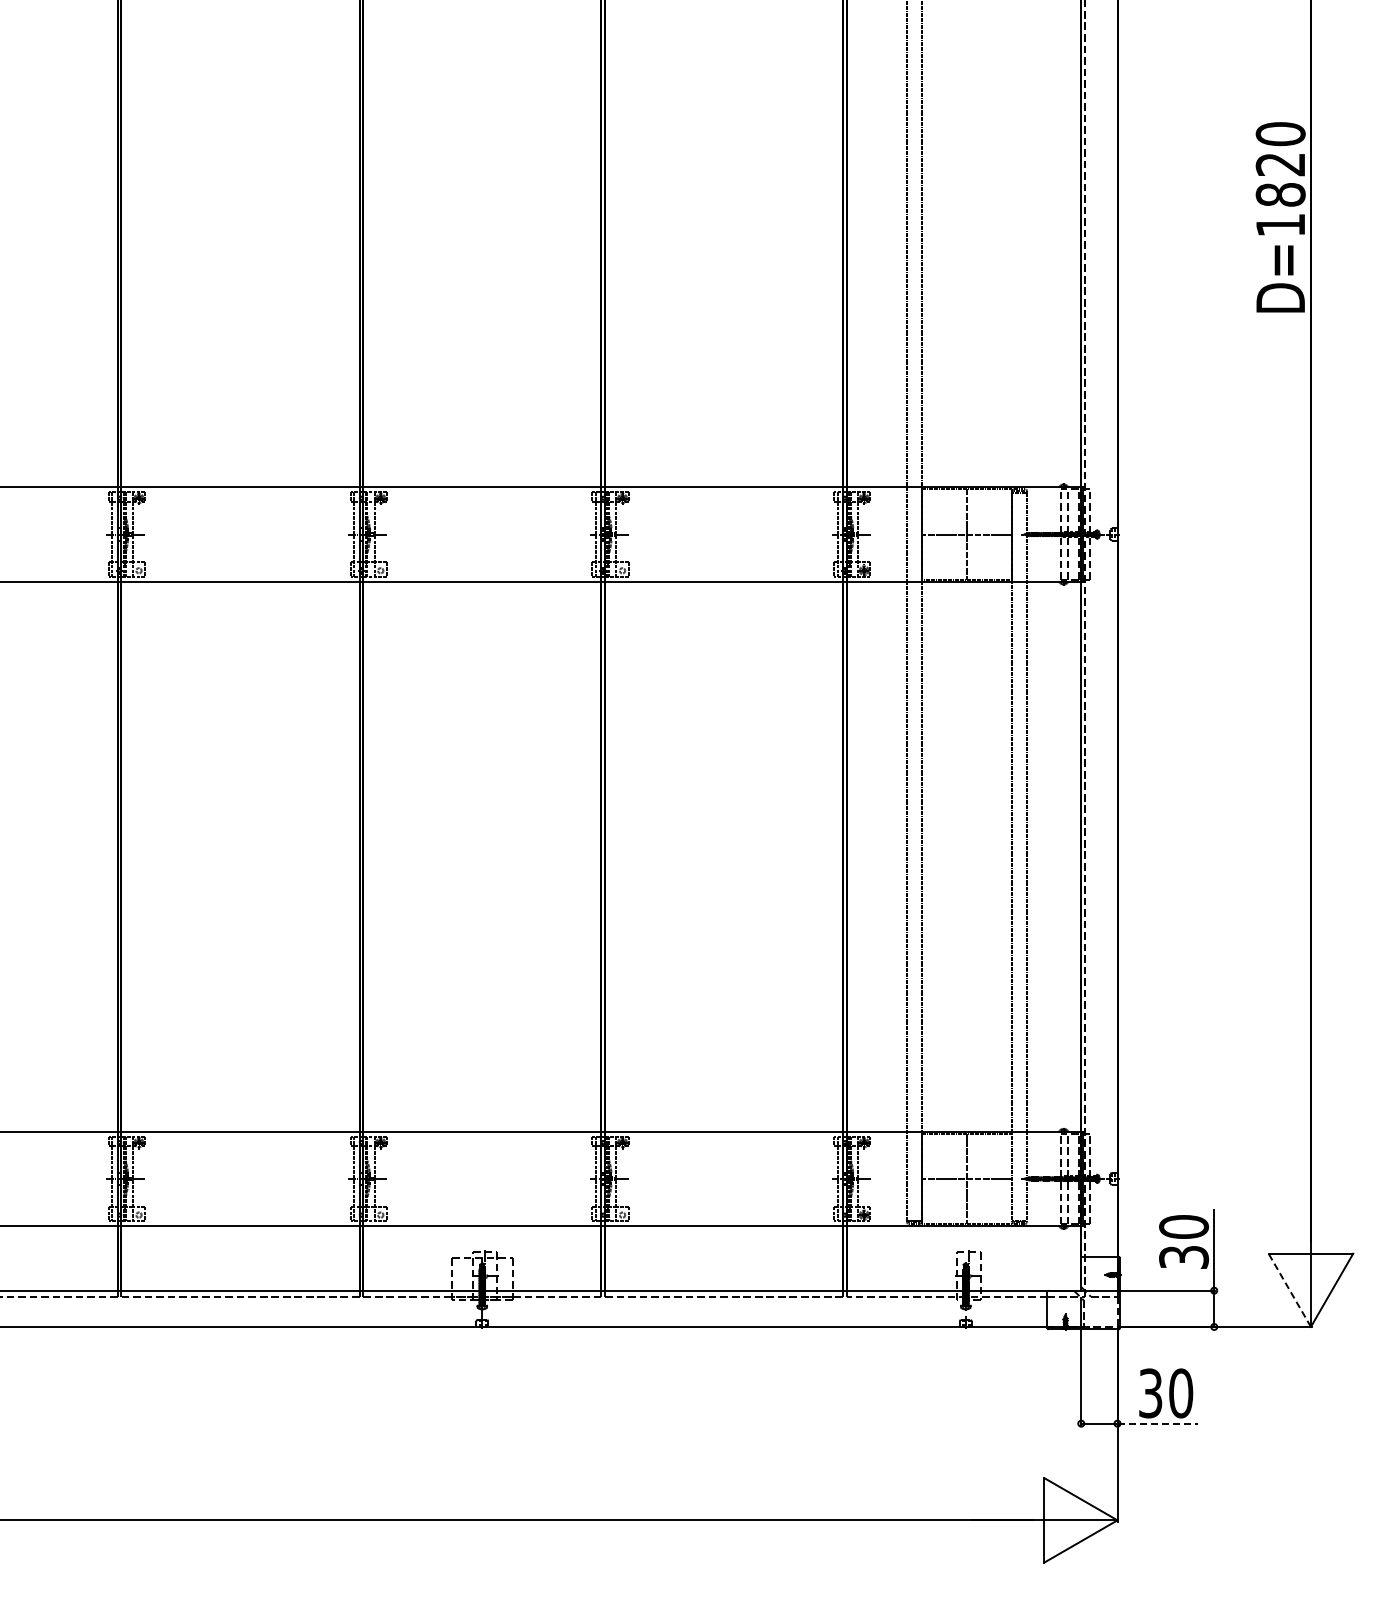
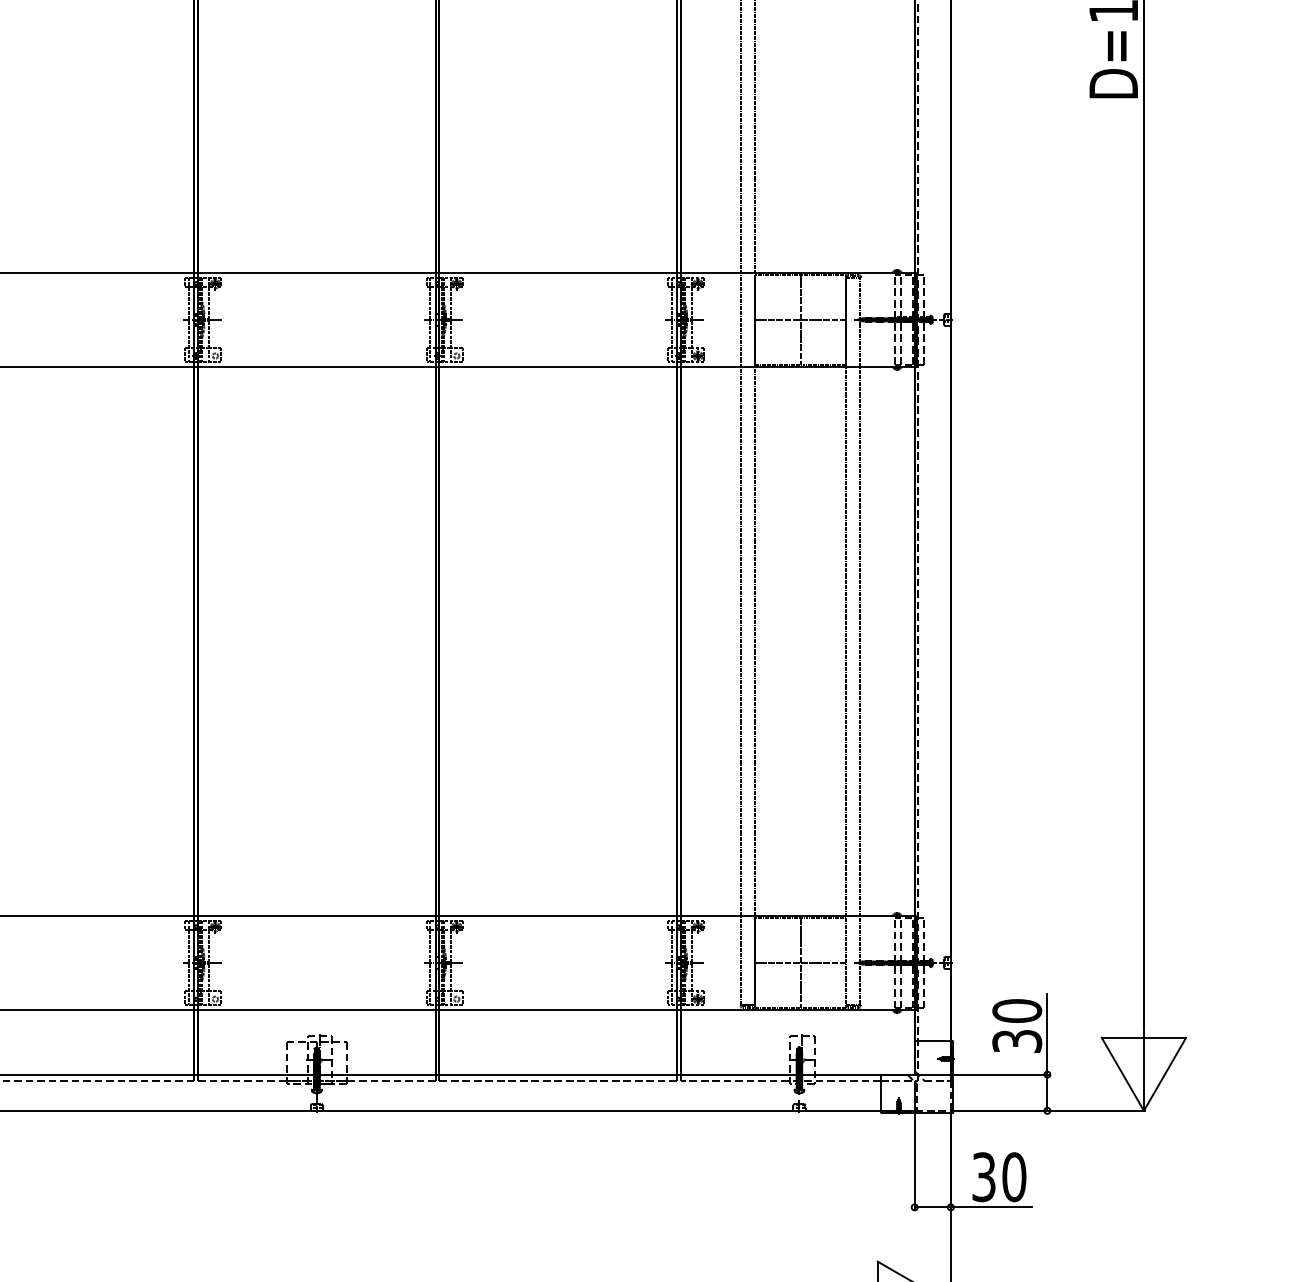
line: (1289, 1289) -> (1122, 1073), dashed -> solid
line: (1158, 1423) -> (991, 1207), dashed -> solid

